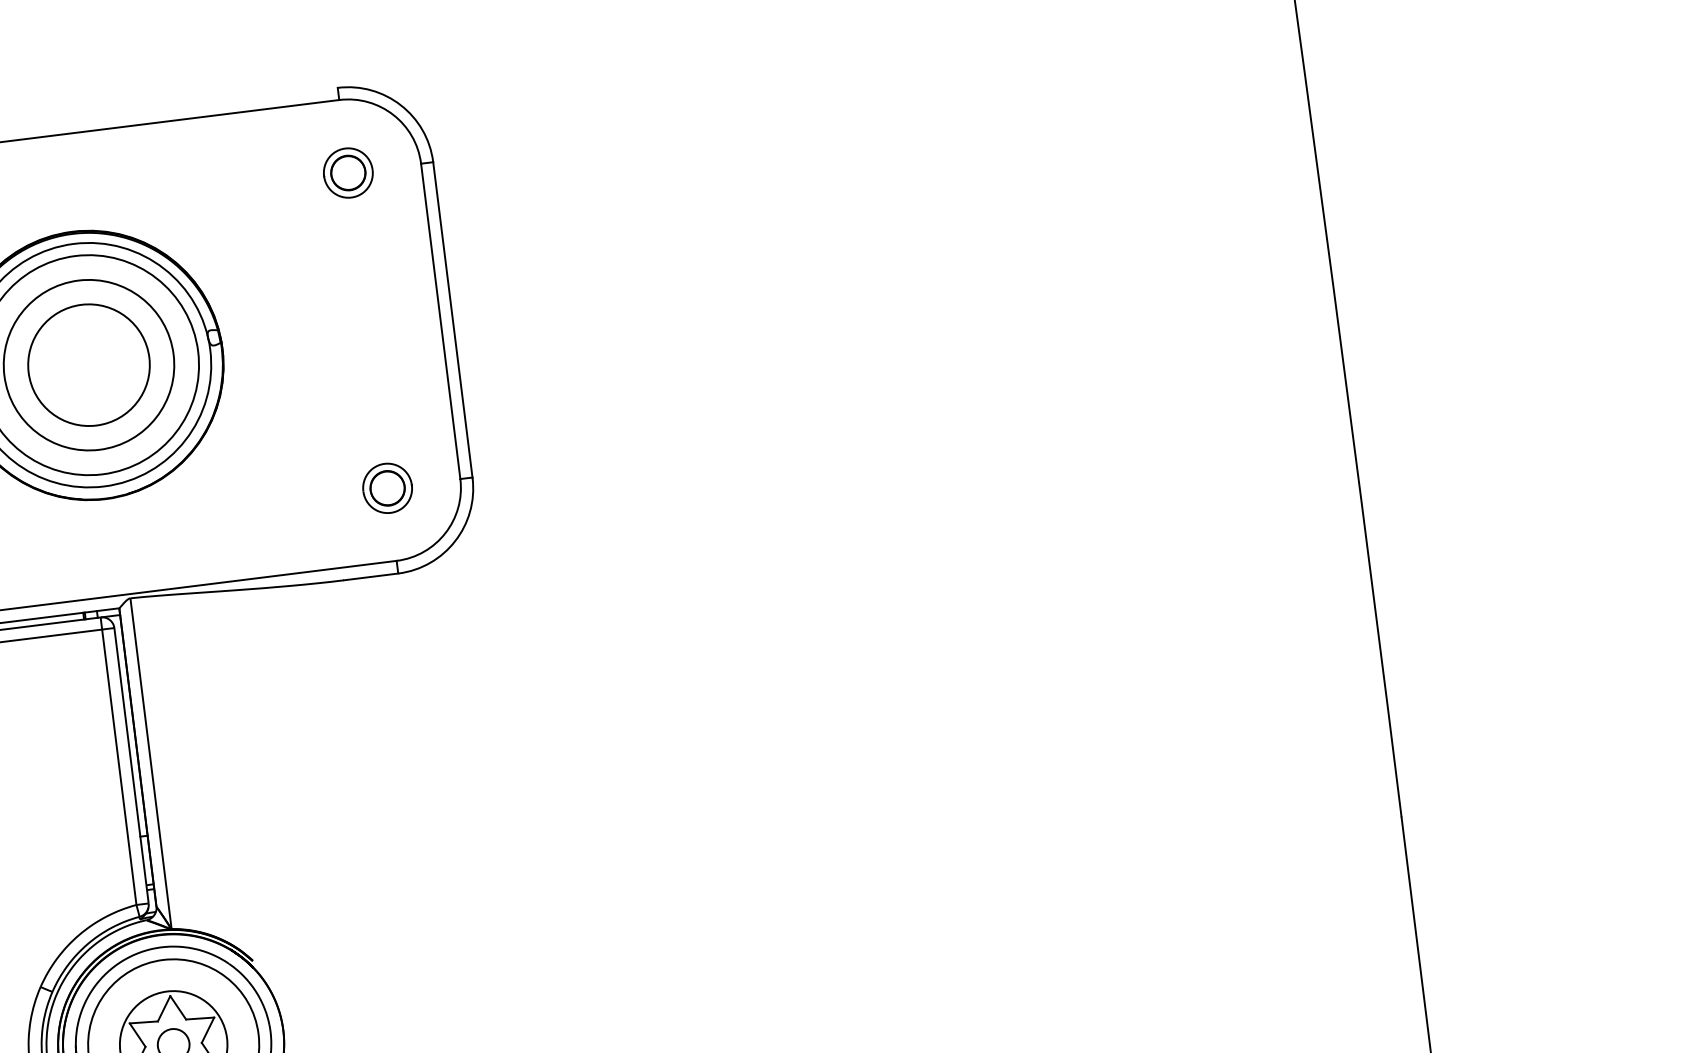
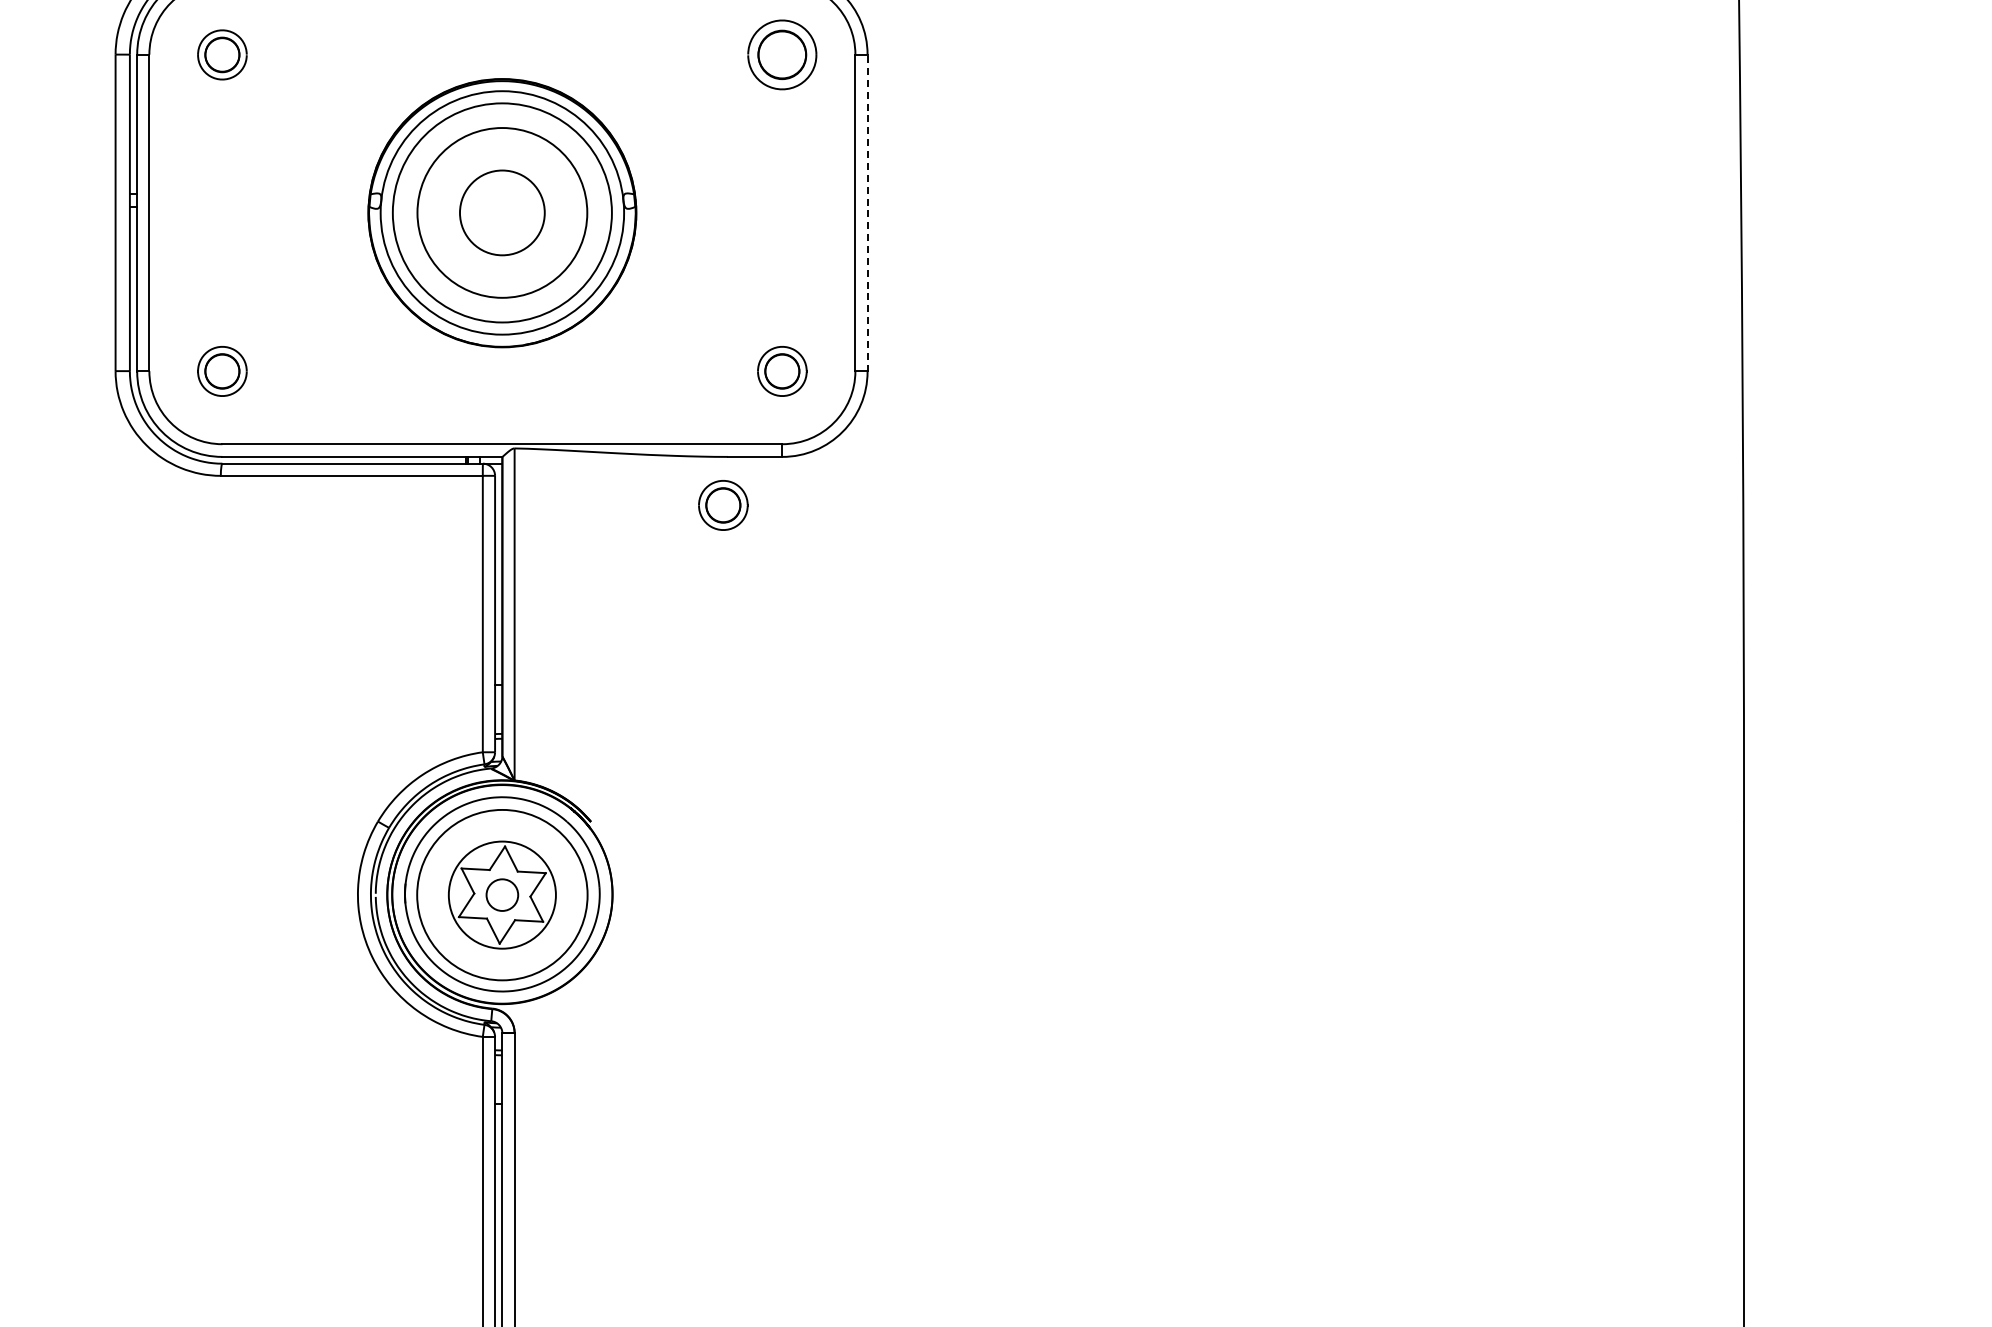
part: (348, 172) -> (782, 54), size x1.4
line: (452, 320) -> (867, 213), solid -> dashed
circle: (88, 364) -> (501, 212), size x0.7
part: (345, 629) -> (723, 505), added

